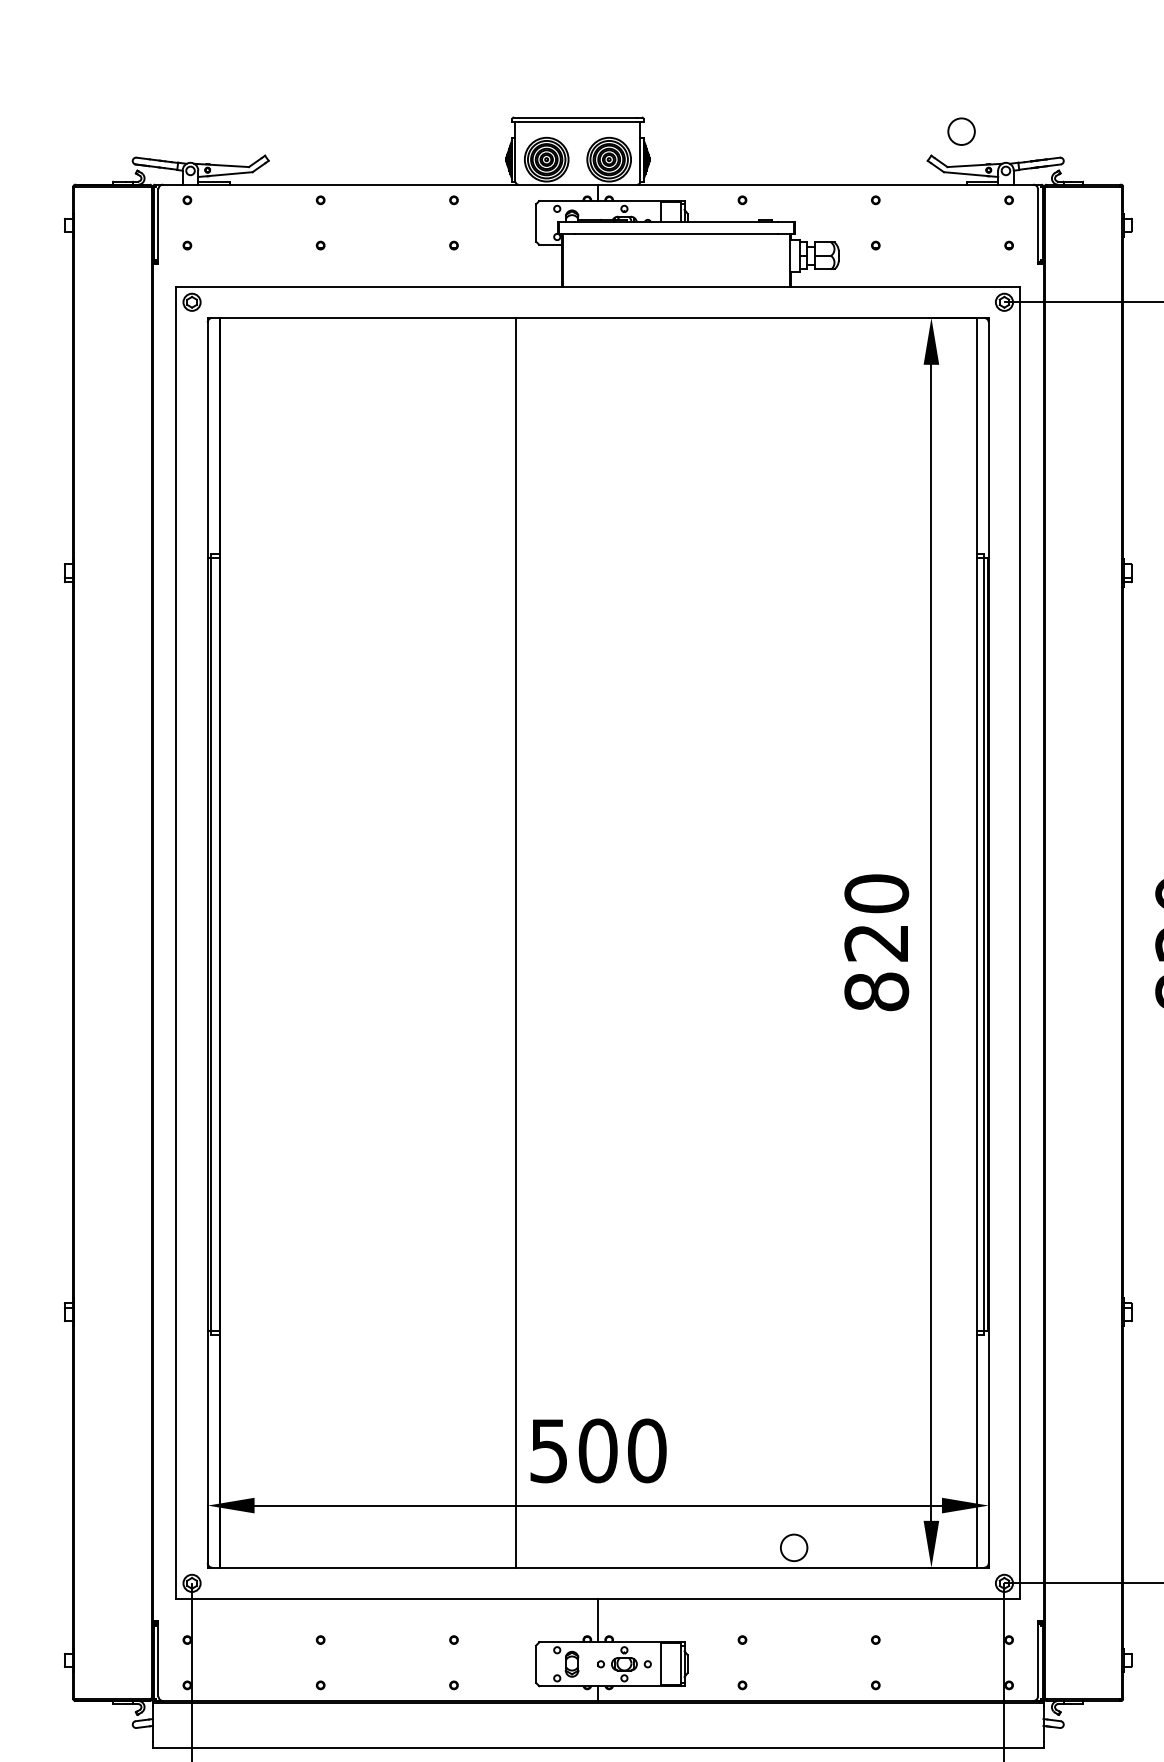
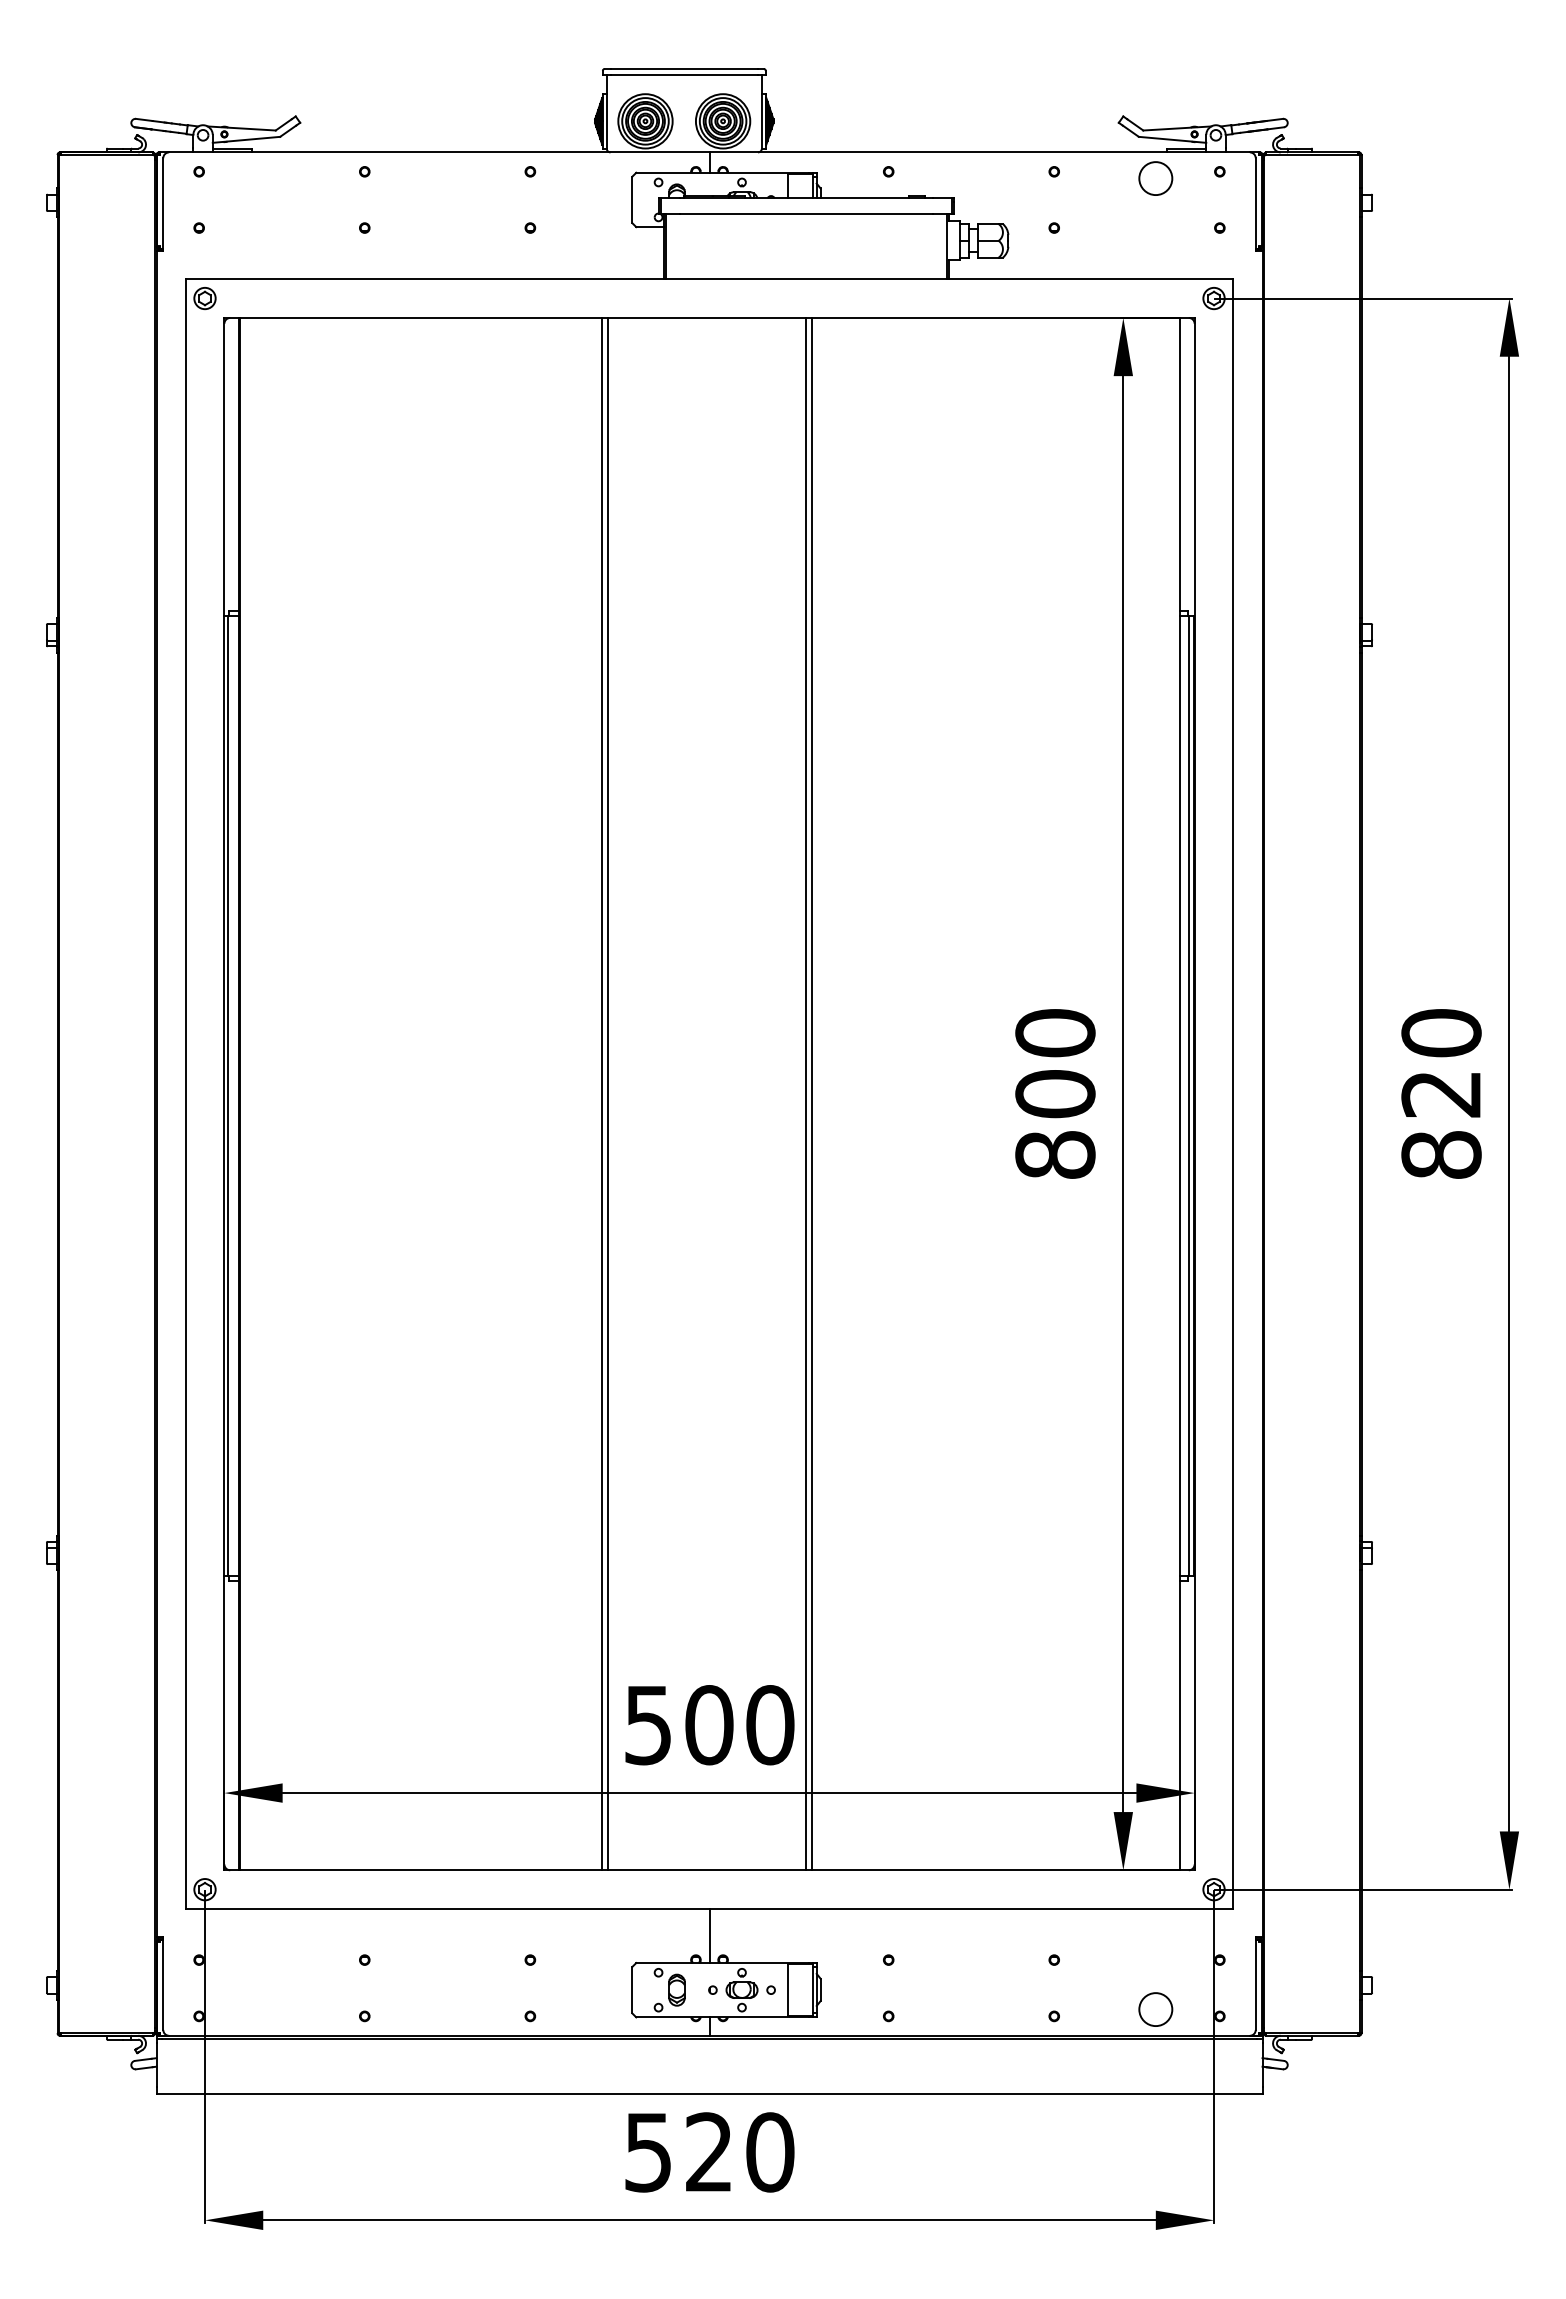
circle: (961, 131) -> (1155, 178), moved
line: (512, 942) -> (602, 1093), added
line: (675, 942) -> (805, 1093), added
line: (680, 942) -> (811, 1093), added
text: (876, 943) -> (1055, 1094), 820 -> 800
circle: (793, 1547) -> (1155, 2009), moved

